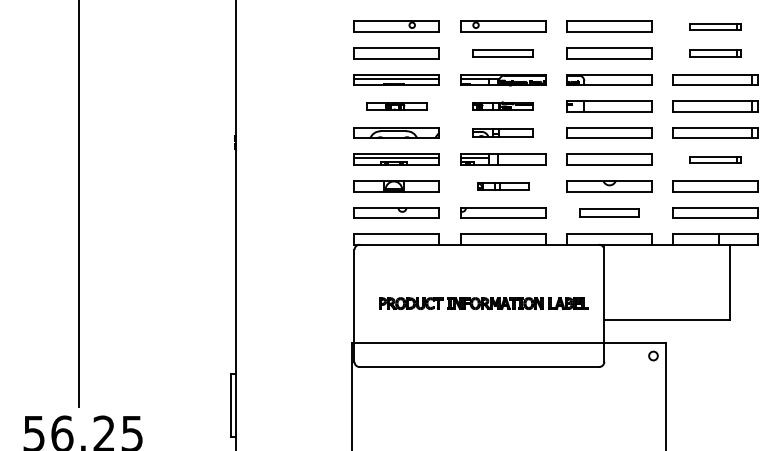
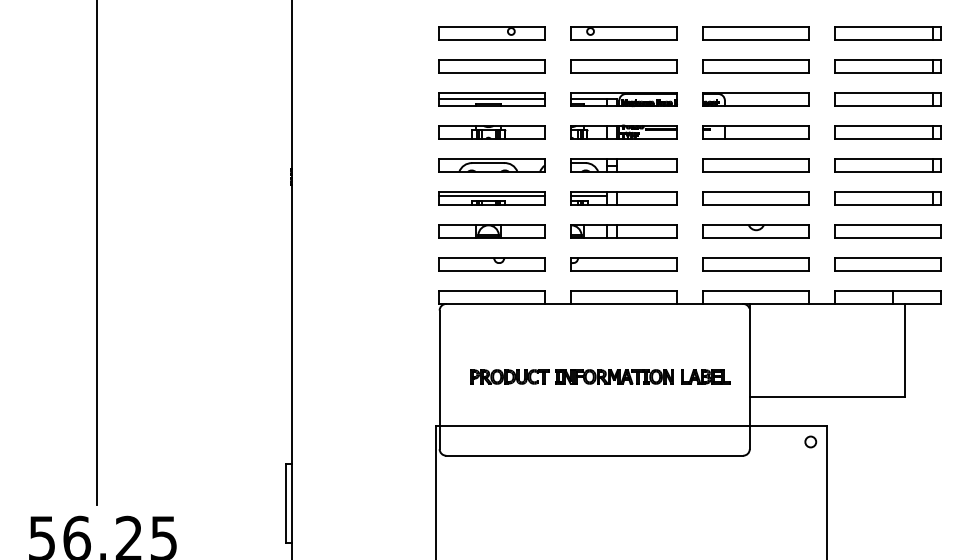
part: (715, 26) -> (887, 33), size x1.67
part: (502, 53) -> (623, 66), size x1.43
part: (715, 53) -> (887, 66), size x1.67
part: (502, 105) -> (623, 131), size x1.43
part: (396, 106) -> (491, 132), size x1.43
part: (502, 133) -> (623, 165), size x1.43
part: (715, 159) -> (887, 198), size x1.67
part: (502, 186) -> (623, 231), size x1.67
part: (608, 213) -> (755, 264), size x1.43

